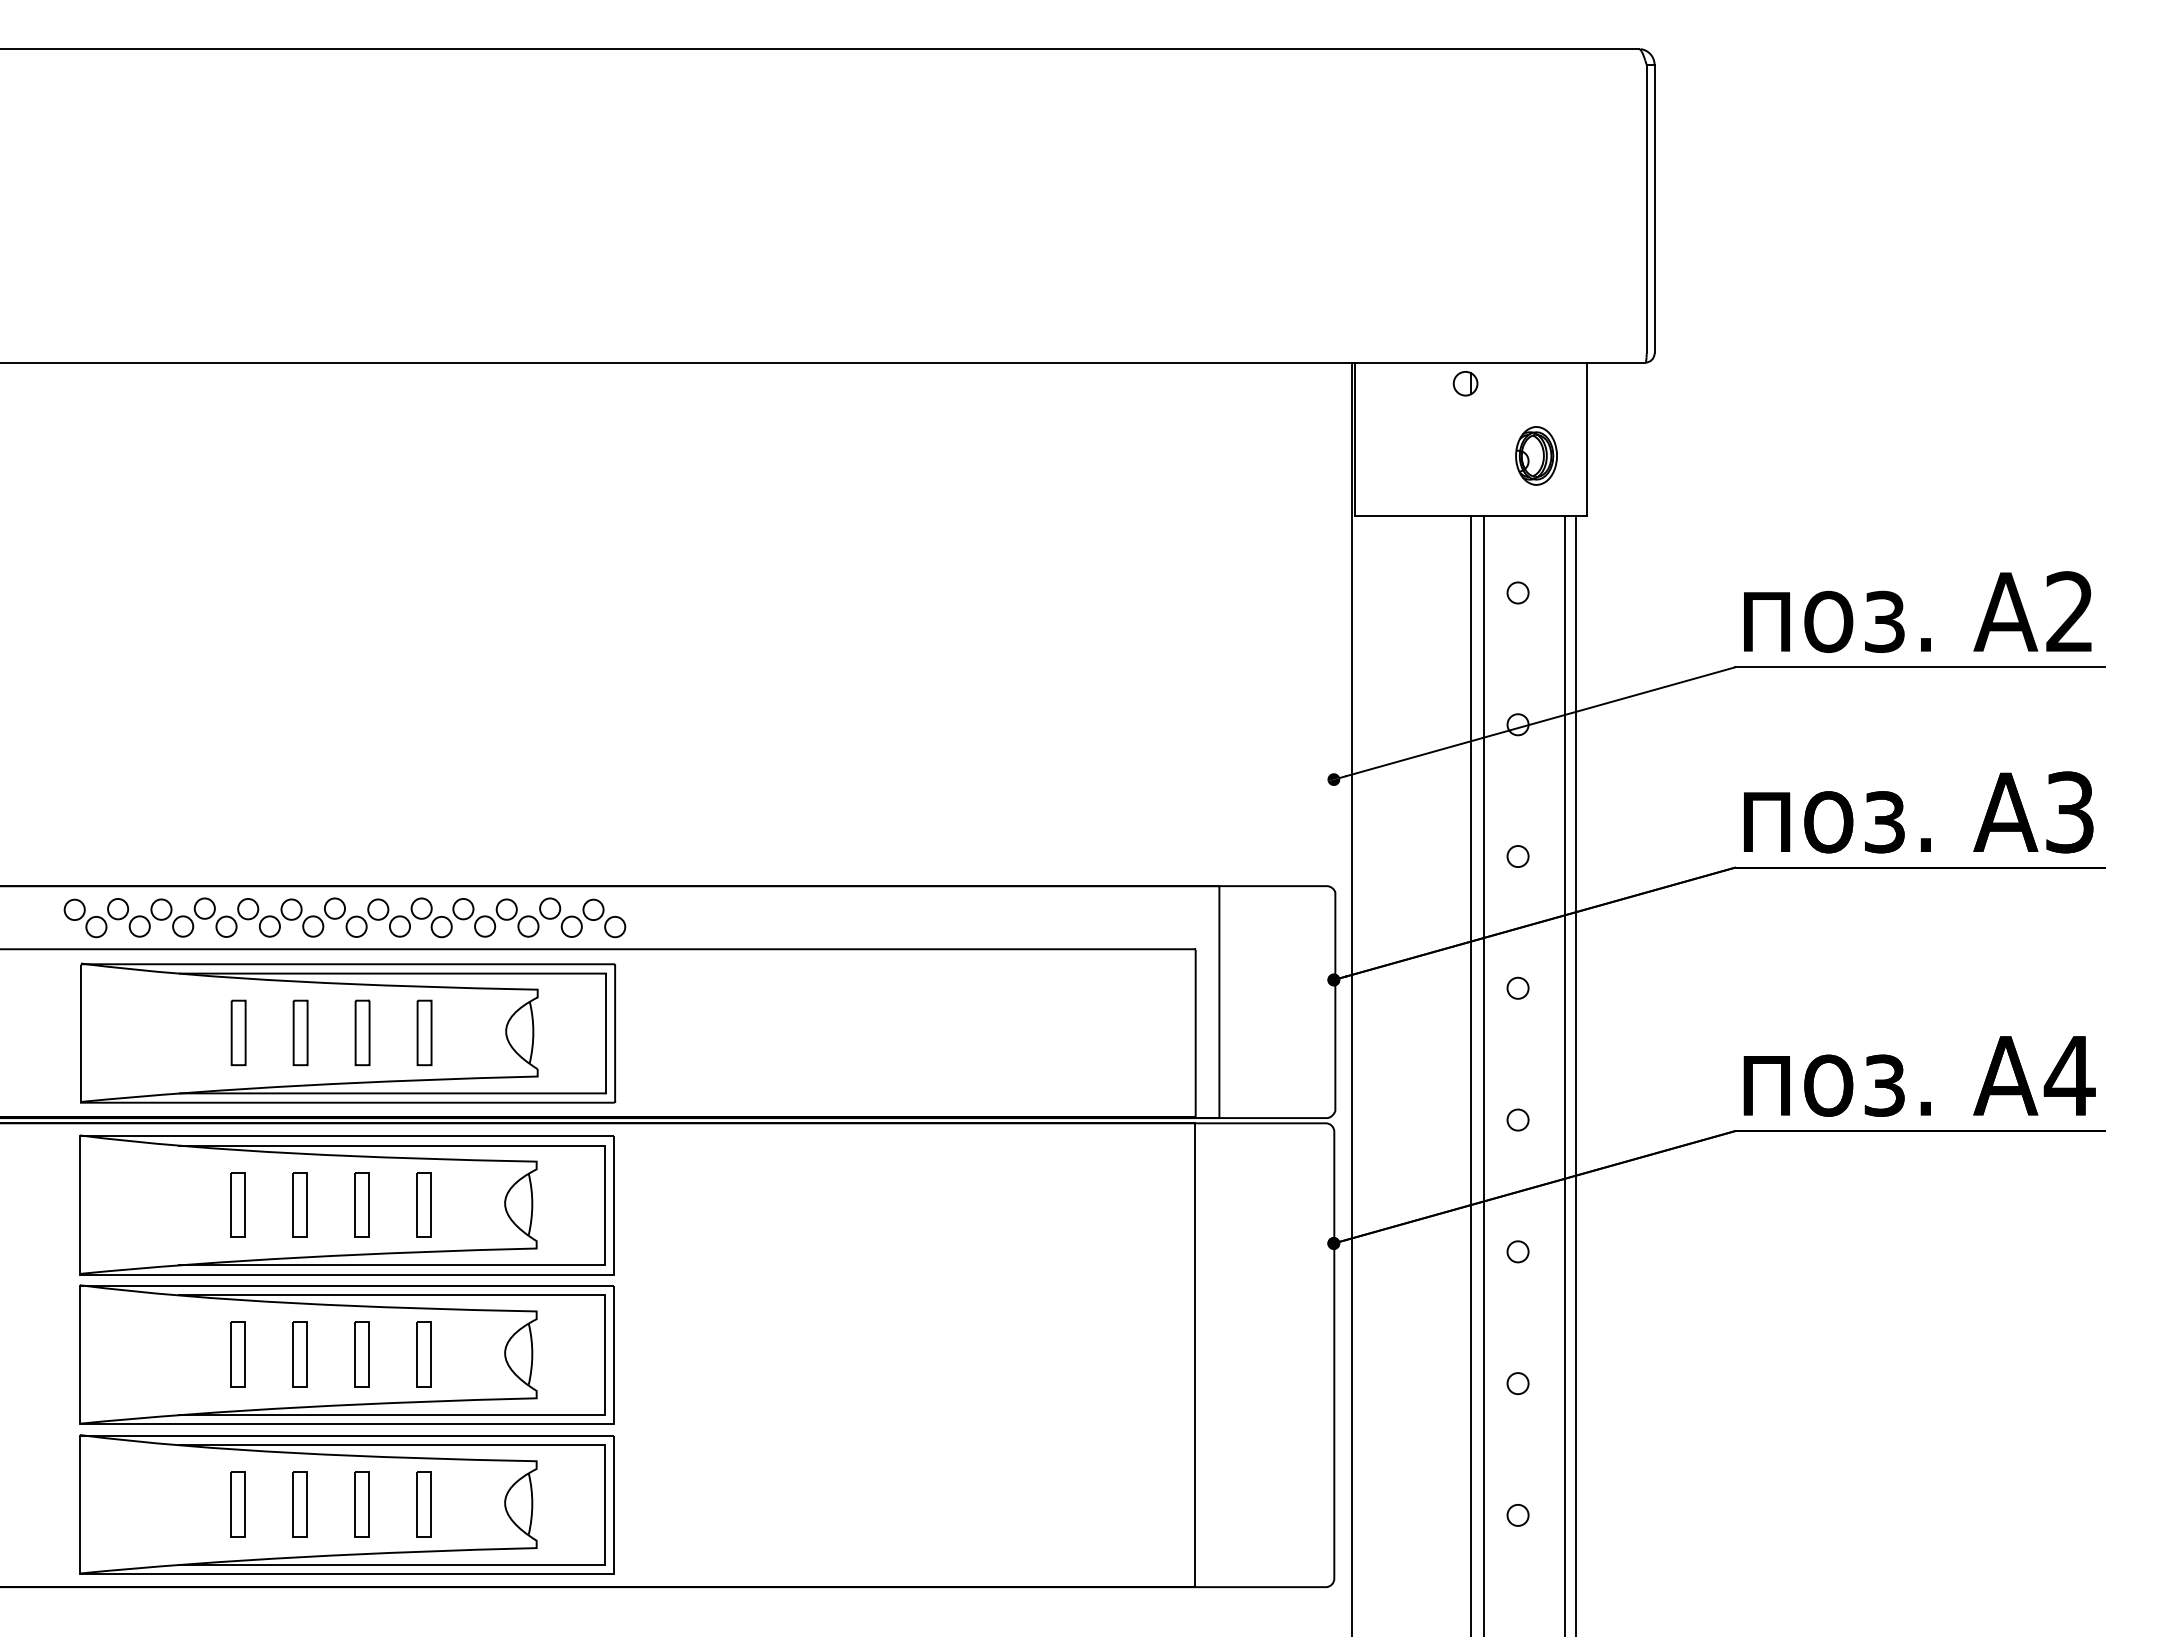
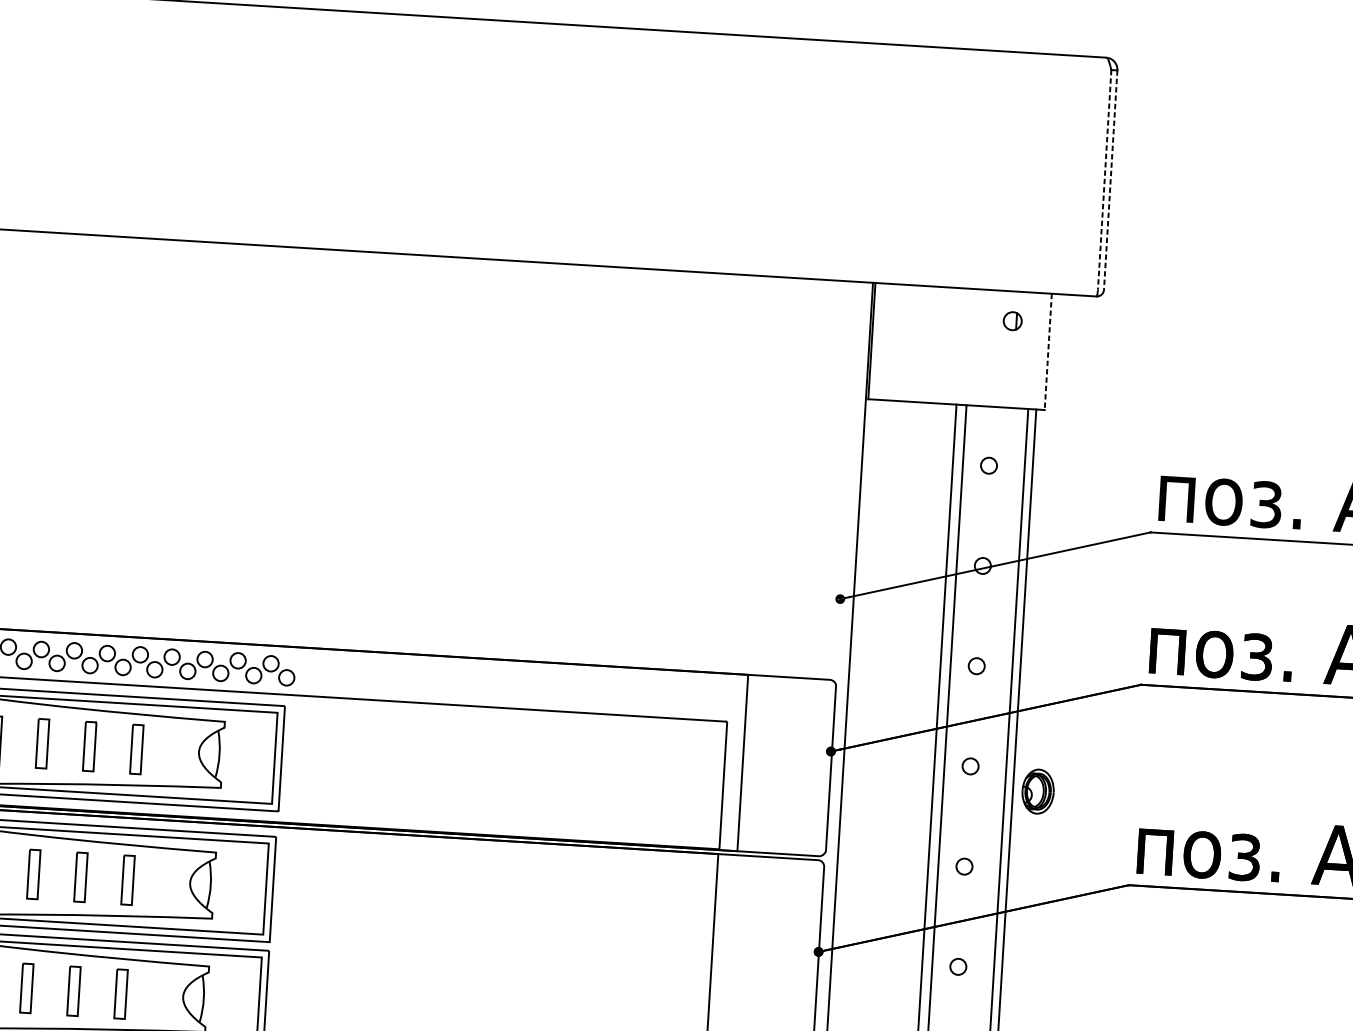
line: (1646, 209) -> (1104, 180), solid -> dashed
line: (1654, 209) -> (1110, 180), solid -> dashed
part: (1465, 383) -> (1012, 321), moved
line: (1586, 439) -> (1048, 352), solid -> dashed
part: (1536, 455) -> (1038, 791), moved

